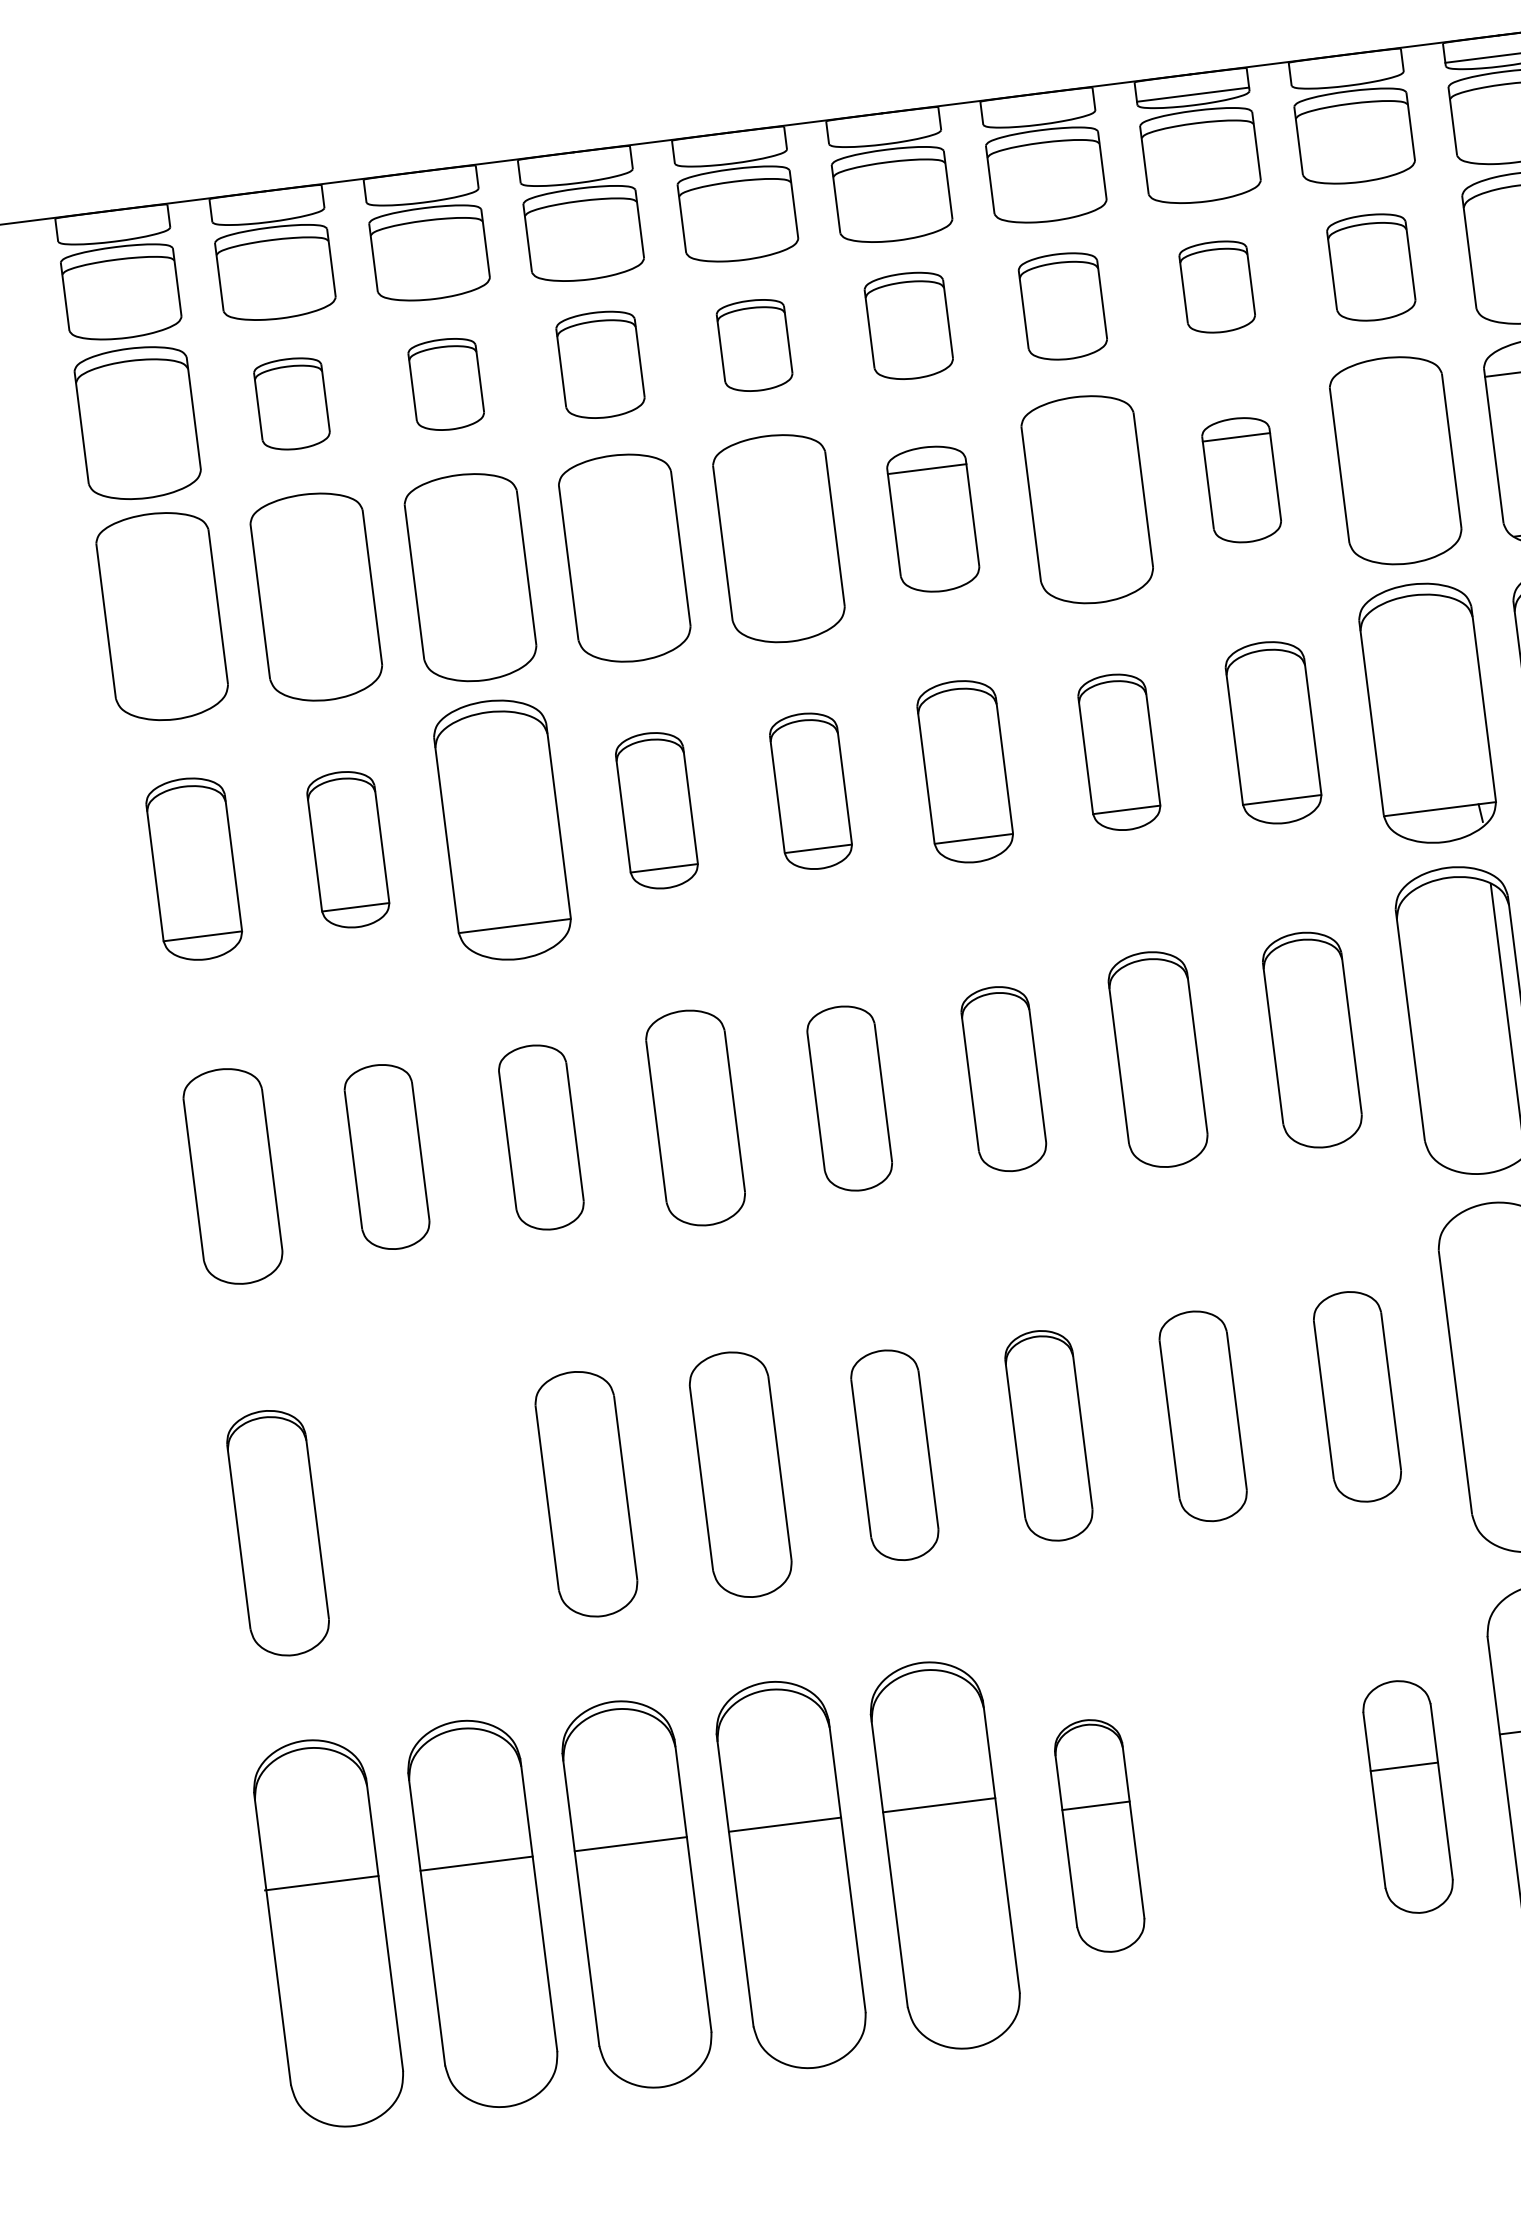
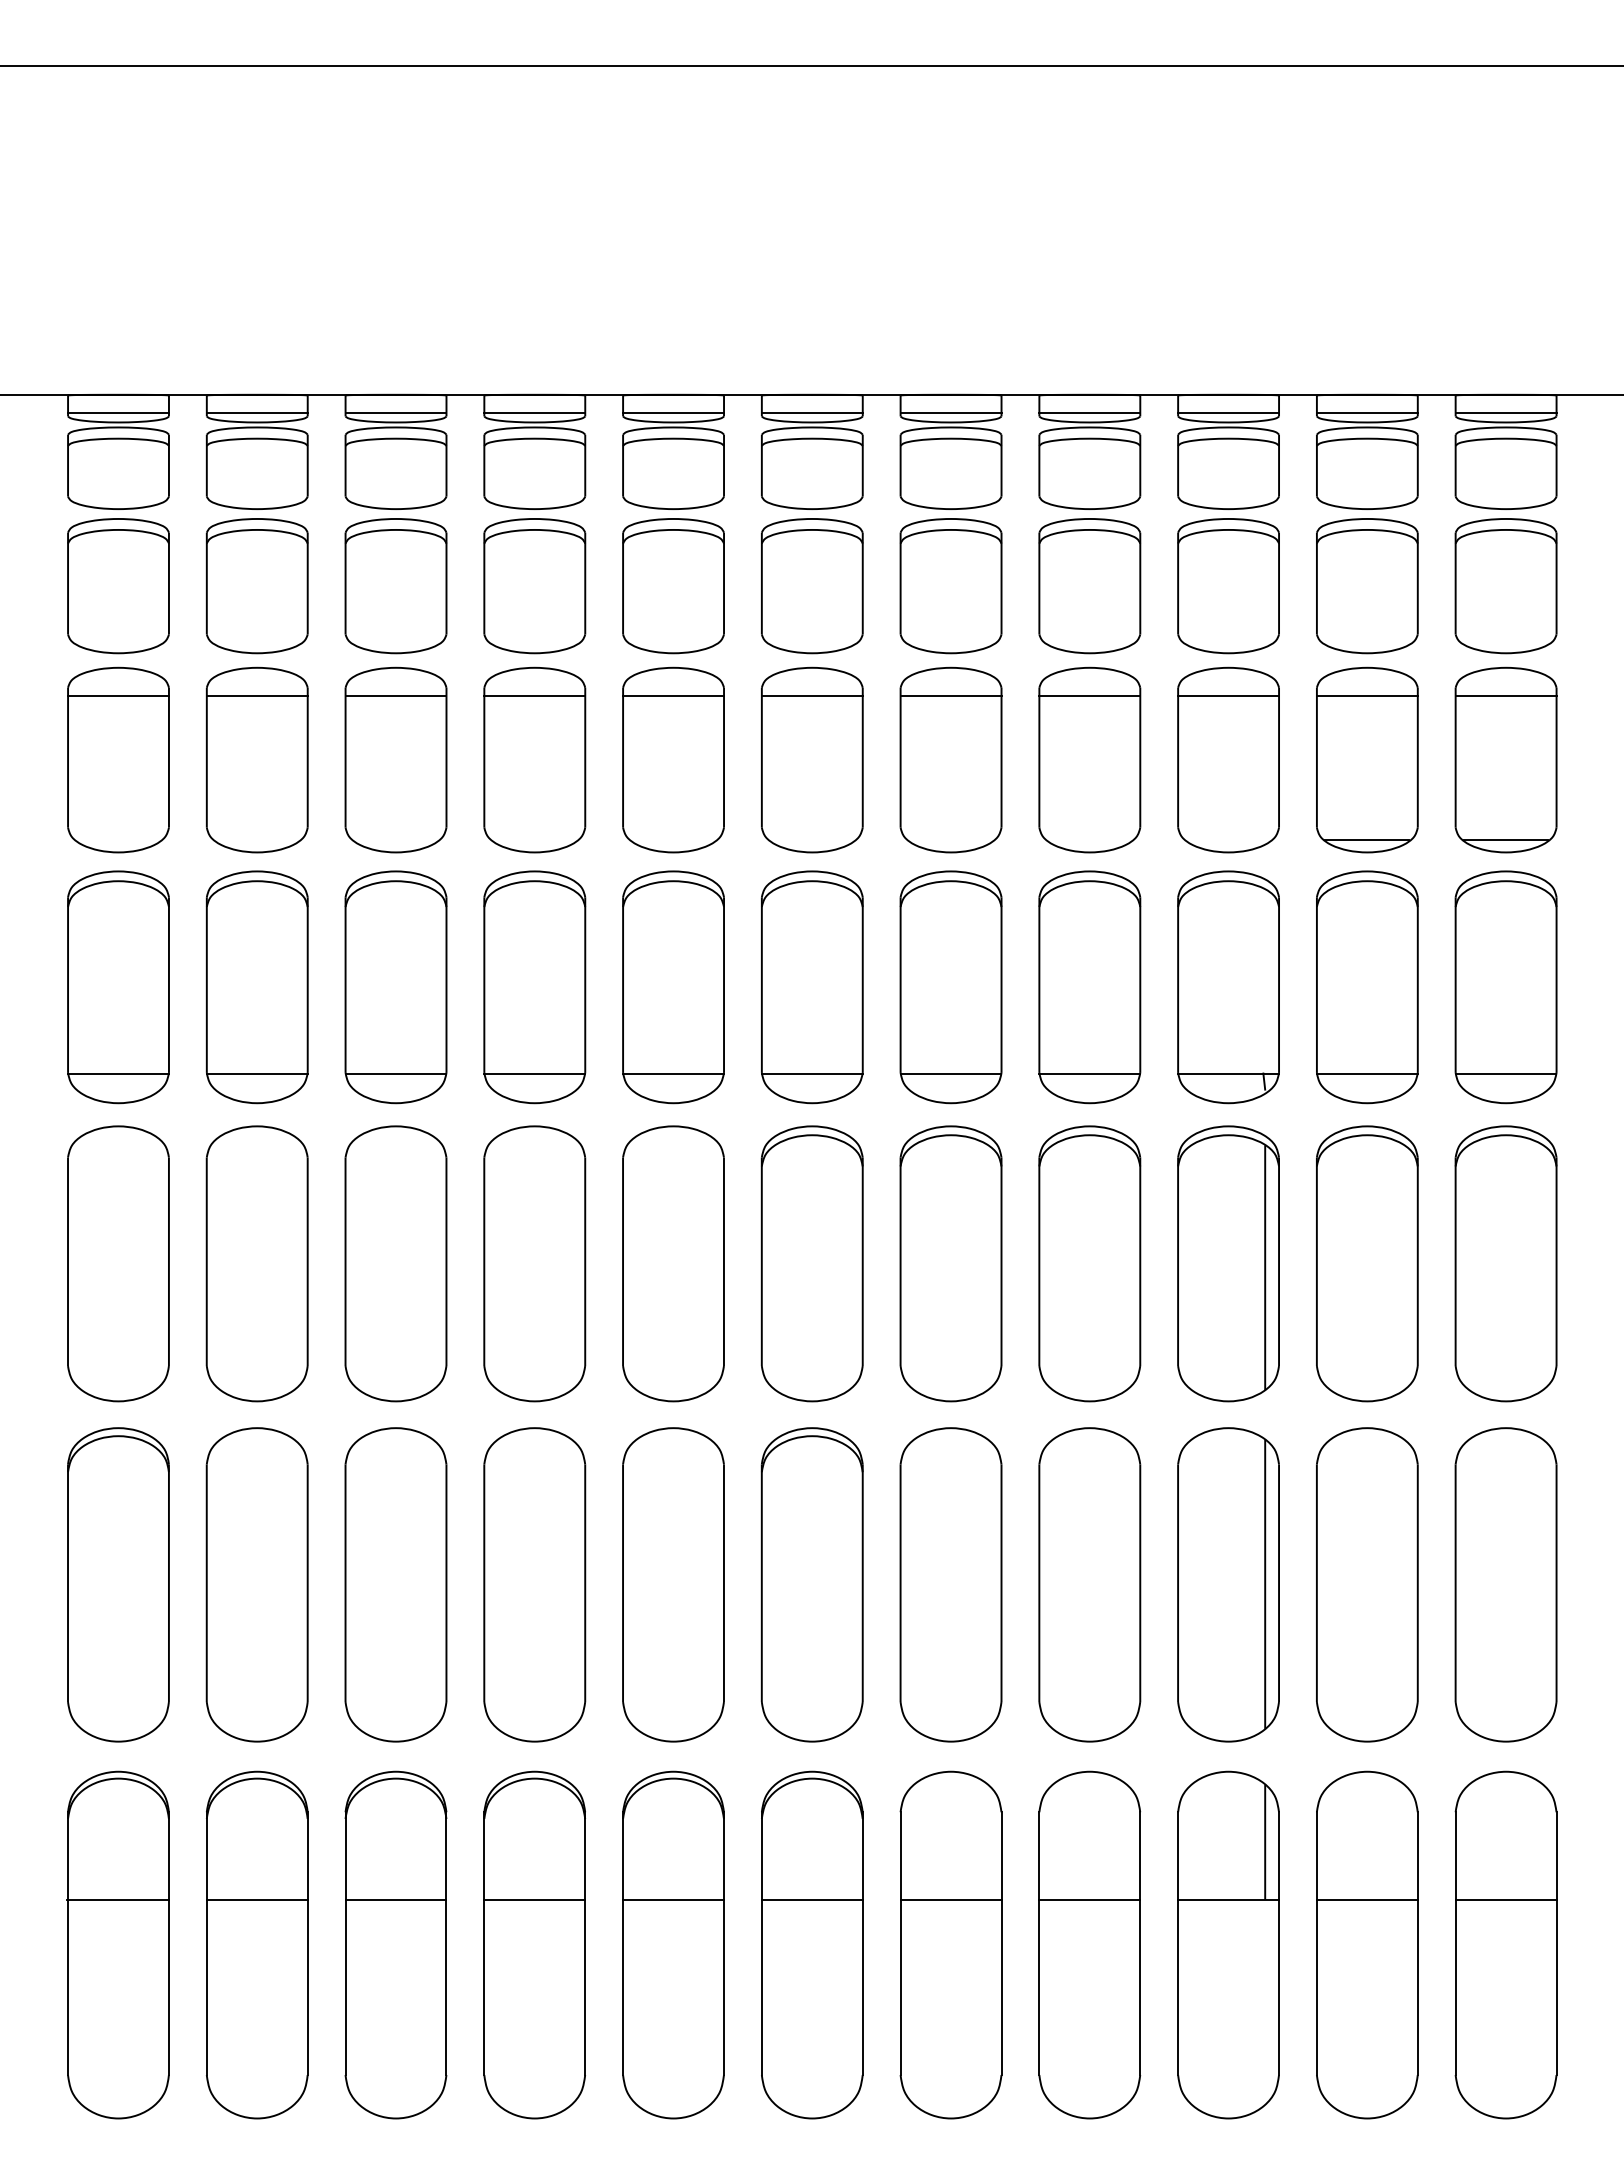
line: (1347, 75) -> (1228, 413), added
line: (1038, 114) -> (950, 413), added
line: (883, 134) -> (811, 413), added
line: (730, 153) -> (673, 413), added
line: (576, 173) -> (534, 413), added
line: (421, 192) -> (395, 413), added
line: (267, 212) -> (256, 413), added
line: (113, 231) -> (118, 413), added
part: (1371, 267) -> (1228, 586), size x1.43
part: (1217, 287) -> (1089, 586), size x1.67
part: (1062, 307) -> (950, 586), size x1.43
part: (909, 326) -> (812, 586), size x1.43
part: (754, 345) -> (673, 586), size x1.67
part: (600, 365) -> (534, 586), size x1.43
part: (445, 384) -> (395, 586), size x1.67
line: (1386, 389) -> (1228, 695), added
part: (291, 404) -> (256, 586), size x1.67
line: (1077, 428) -> (950, 695), added
line: (770, 467) -> (673, 695), added
part: (1241, 479) -> (1089, 759), size x1.67
line: (615, 486) -> (534, 695), added
line: (461, 506) -> (395, 695), added
part: (933, 518) -> (812, 759), size x1.43
line: (306, 525) -> (256, 695), added
line: (153, 544) -> (118, 695), added
part: (1273, 733) -> (1089, 987), size x1.43
part: (1118, 752) -> (950, 987), size x1.67
part: (965, 771) -> (812, 987), size x1.43
part: (811, 791) -> (673, 987), size x1.67
part: (656, 810) -> (534, 987), size x1.67
part: (347, 850) -> (256, 987), size x1.67
part: (194, 869) -> (118, 987), size x1.43
part: (1312, 1039) -> (1089, 1263), size x1.43
part: (1157, 1059) -> (950, 1263), size x1.43
part: (1003, 1078) -> (811, 1263), size x1.67
part: (849, 1098) -> (673, 1263), size x1.67
part: (695, 1117) -> (534, 1263), size x1.43
part: (540, 1137) -> (395, 1263), size x1.67
part: (386, 1156) -> (256, 1263), size x1.67
part: (233, 1176) -> (118, 1263), size x1.43
part: (1357, 1396) -> (1089, 1584), size x1.67
part: (1202, 1415) -> (950, 1584), size x1.67
part: (1048, 1435) -> (811, 1584), size x1.67
part: (894, 1454) -> (673, 1584), size x1.67
part: (740, 1474) -> (534, 1584), size x1.43
part: (586, 1493) -> (395, 1584), size x1.43
part: (431, 1513) -> (256, 1584), added
part: (278, 1532) -> (118, 1584), size x1.43
part: (1407, 1796) -> (1089, 1944), size x1.67
part: (1253, 1815) -> (950, 1944), added
part: (1099, 1835) -> (812, 1944), size x1.67

